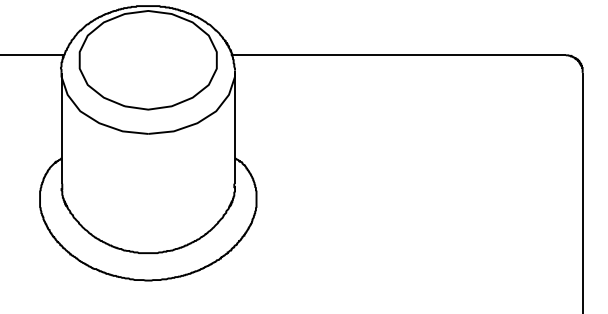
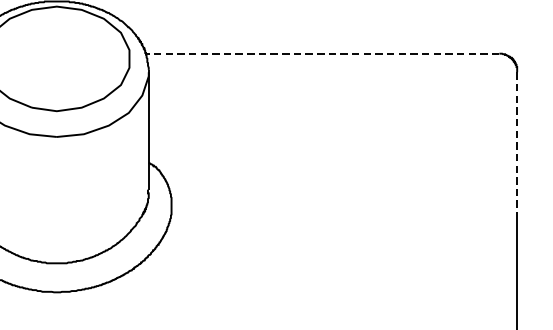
line: (398, 55) -> (322, 53), solid -> dashed
line: (582, 142) -> (517, 146), solid -> dashed

